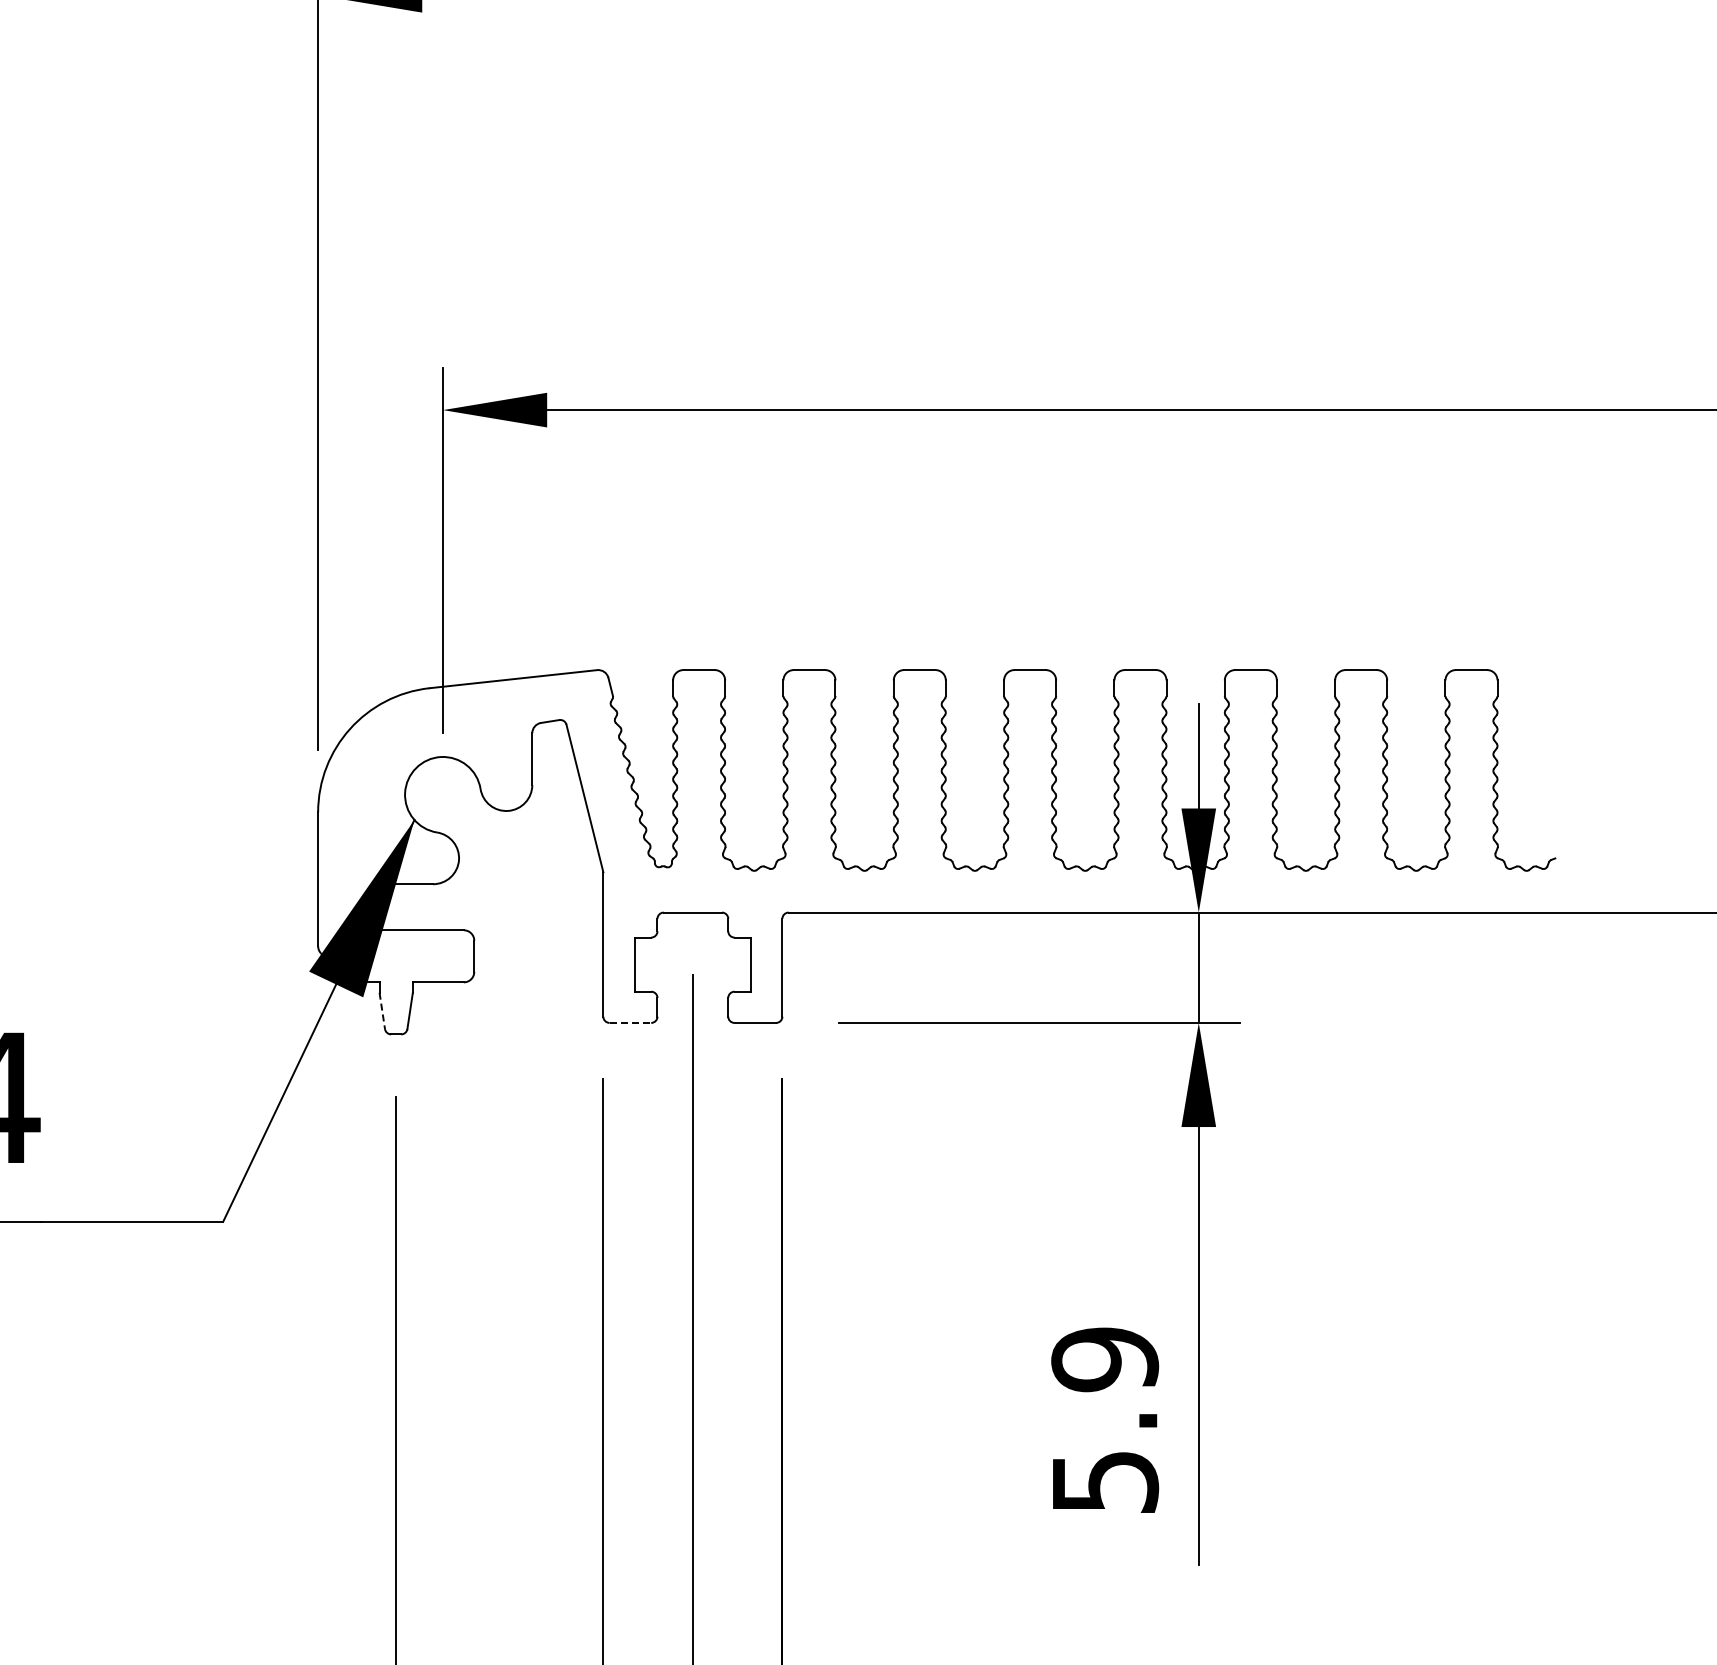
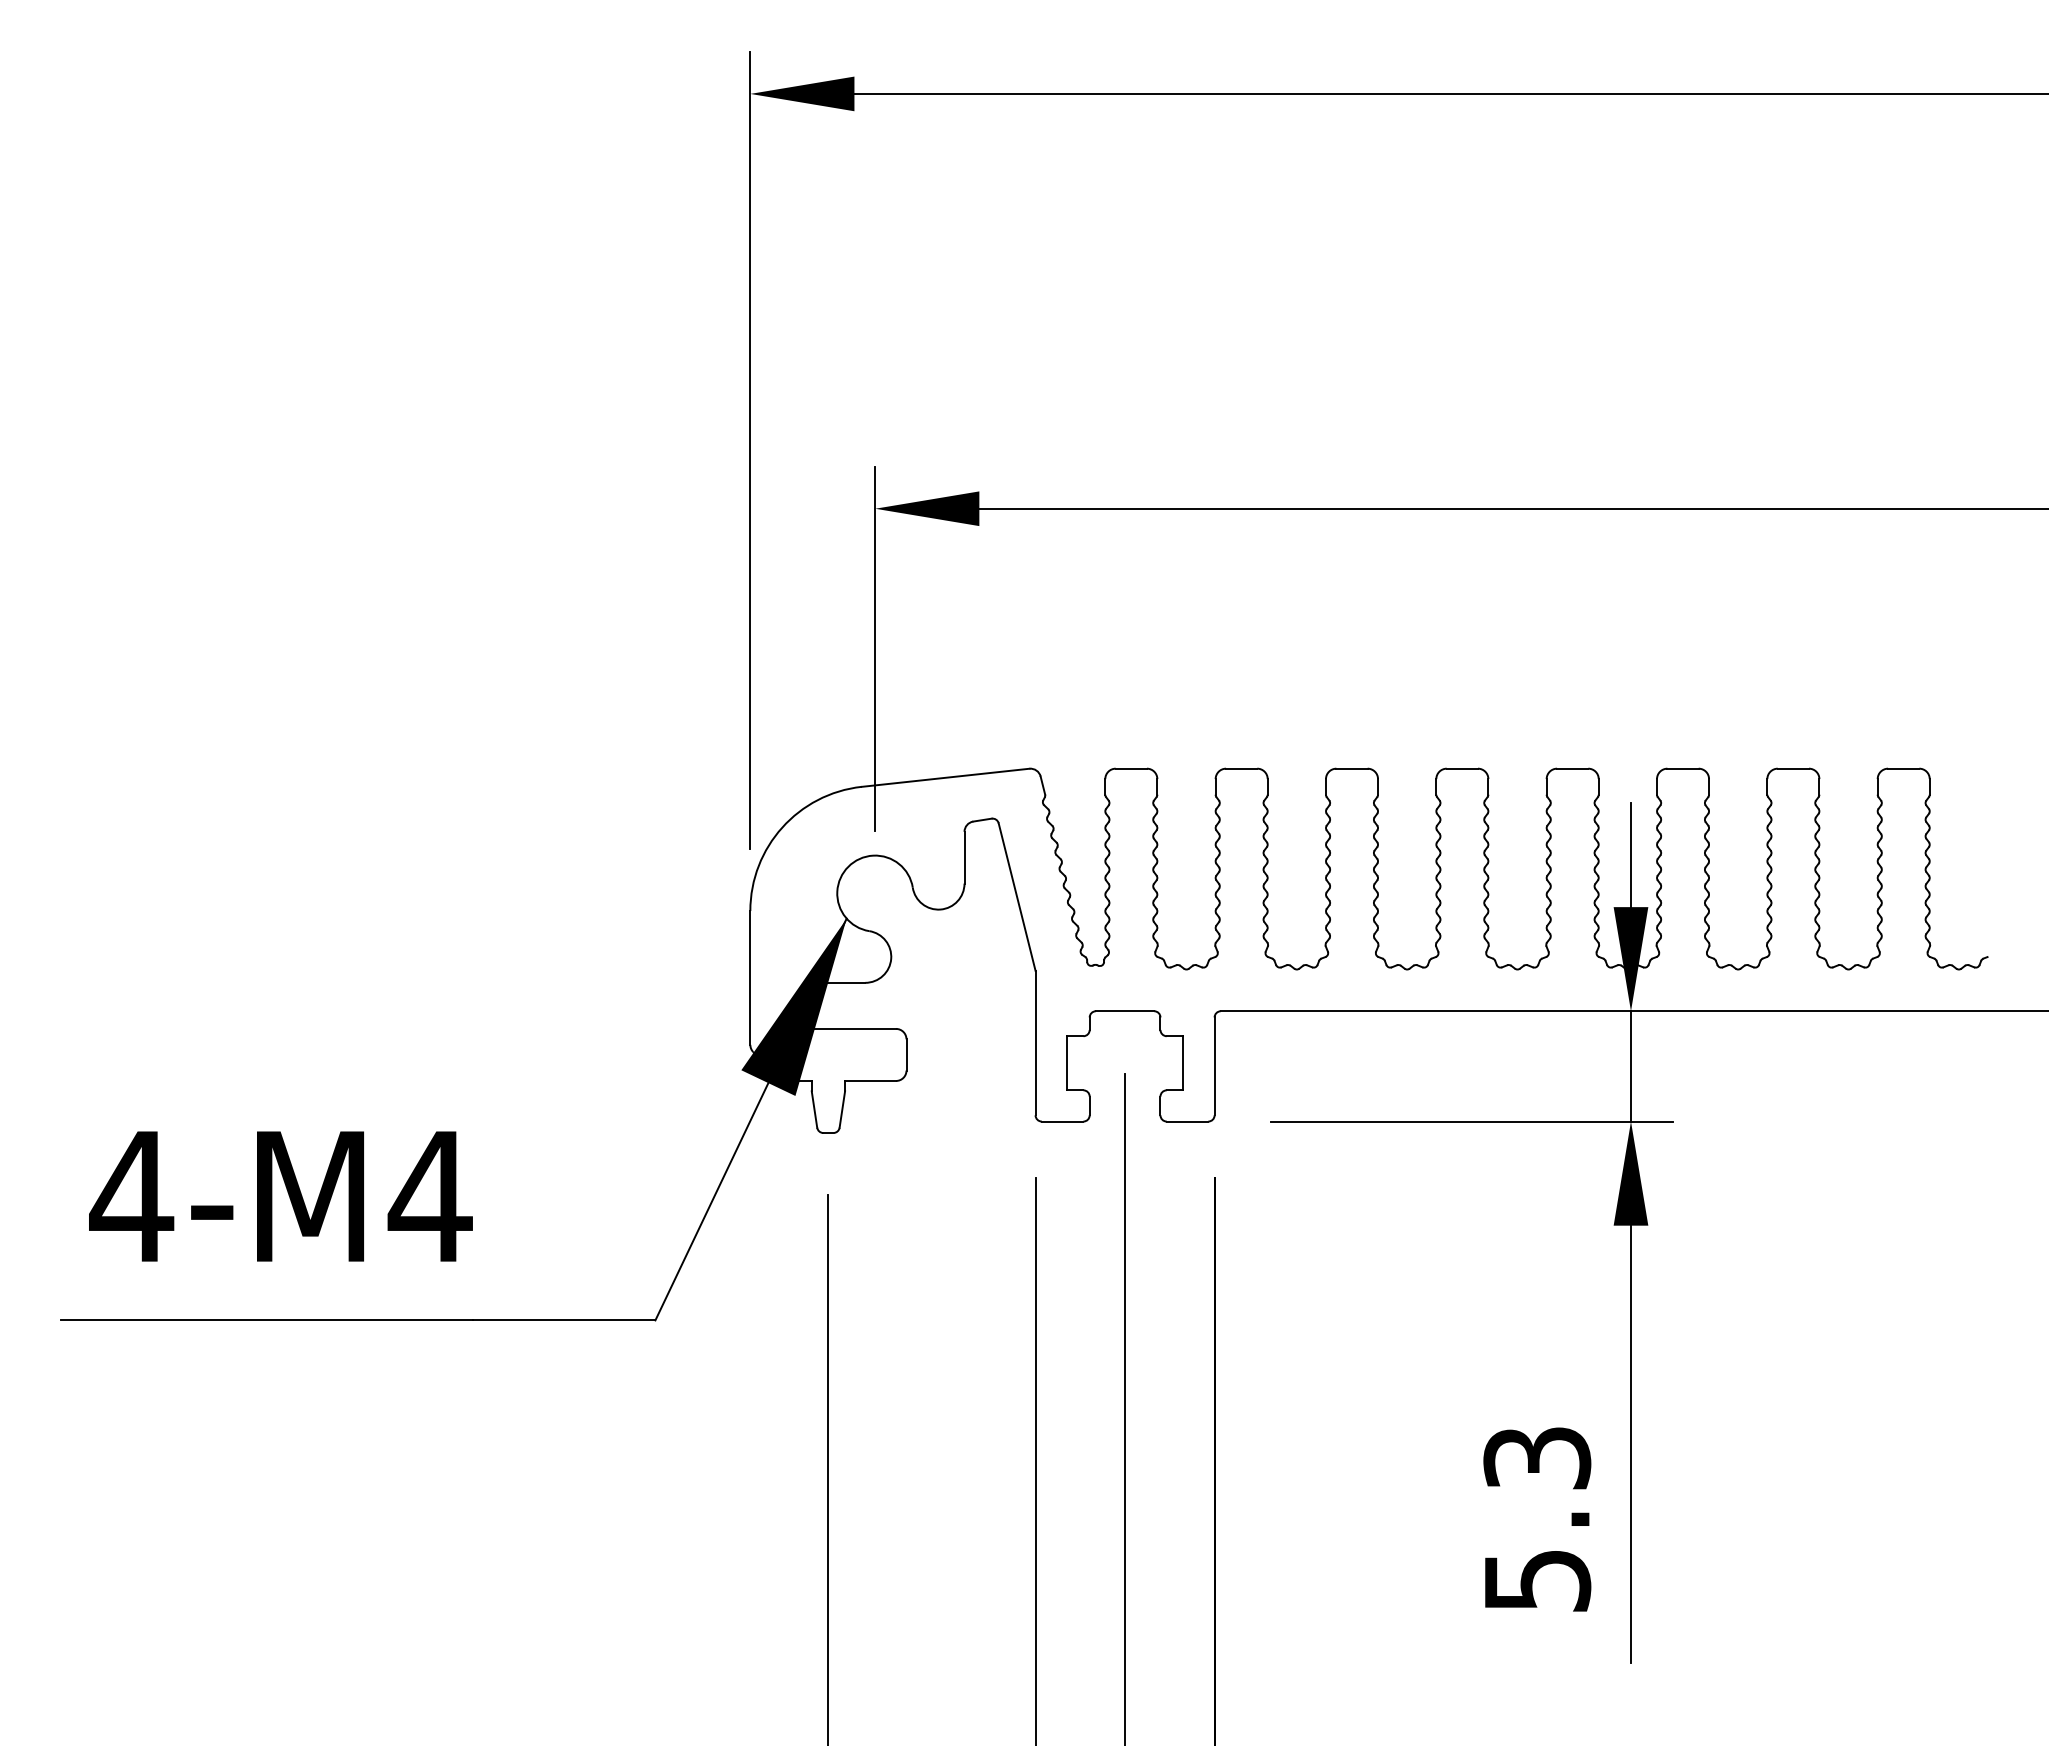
line: (382, 1011) -> (814, 1110), dashed -> solid
line: (630, 1022) -> (1062, 1121), dashed -> solid
text: (1105, 1359) -> (1537, 1458), 5.9 -> 5.3

